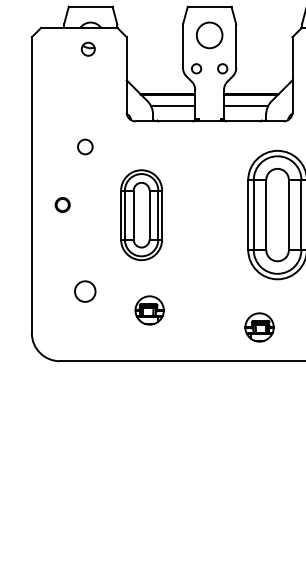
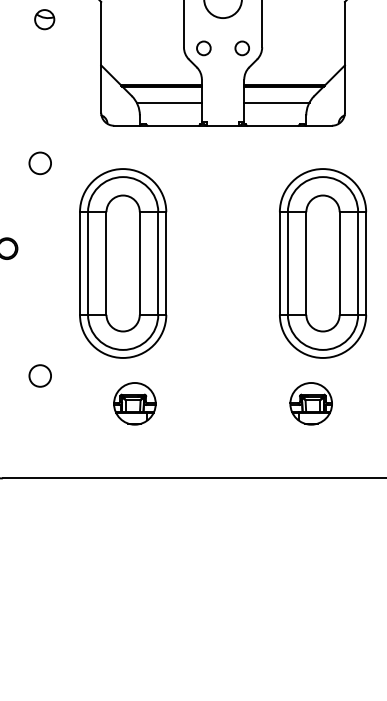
part: (141, 215) -> (122, 264), size x1.43
circle: (85, 291) -> (40, 375), size x0.71
part: (259, 327) -> (311, 403), moved

